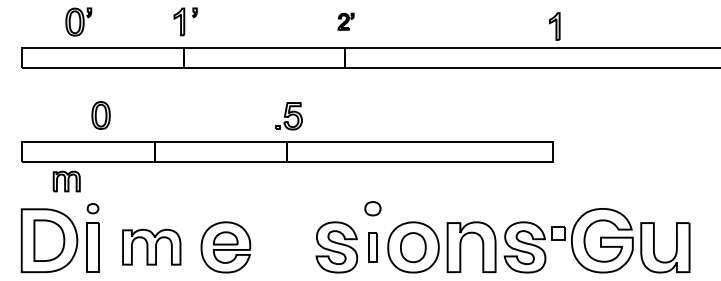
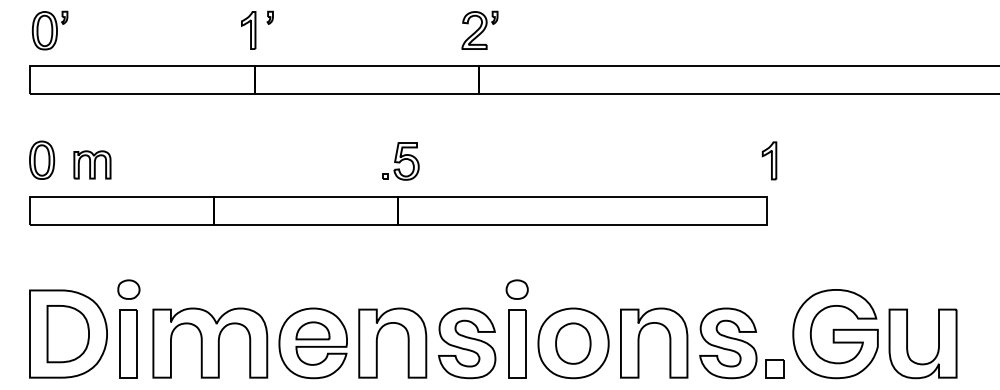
part: (78, 21) -> (49, 30), moved
part: (345, 21) -> (479, 29), size x1.67
part: (554, 26) -> (769, 160), moved
part: (101, 114) -> (42, 159), moved
part: (66, 181) -> (92, 164), moved
part: (92, 208) -> (128, 289), size x1.43
part: (558, 233) -> (774, 368), moved
part: (151, 246) -> (210, 342), size x1.43
part: (272, 246) -> (377, 342), added
part: (373, 247) -> (517, 343), size x1.67

